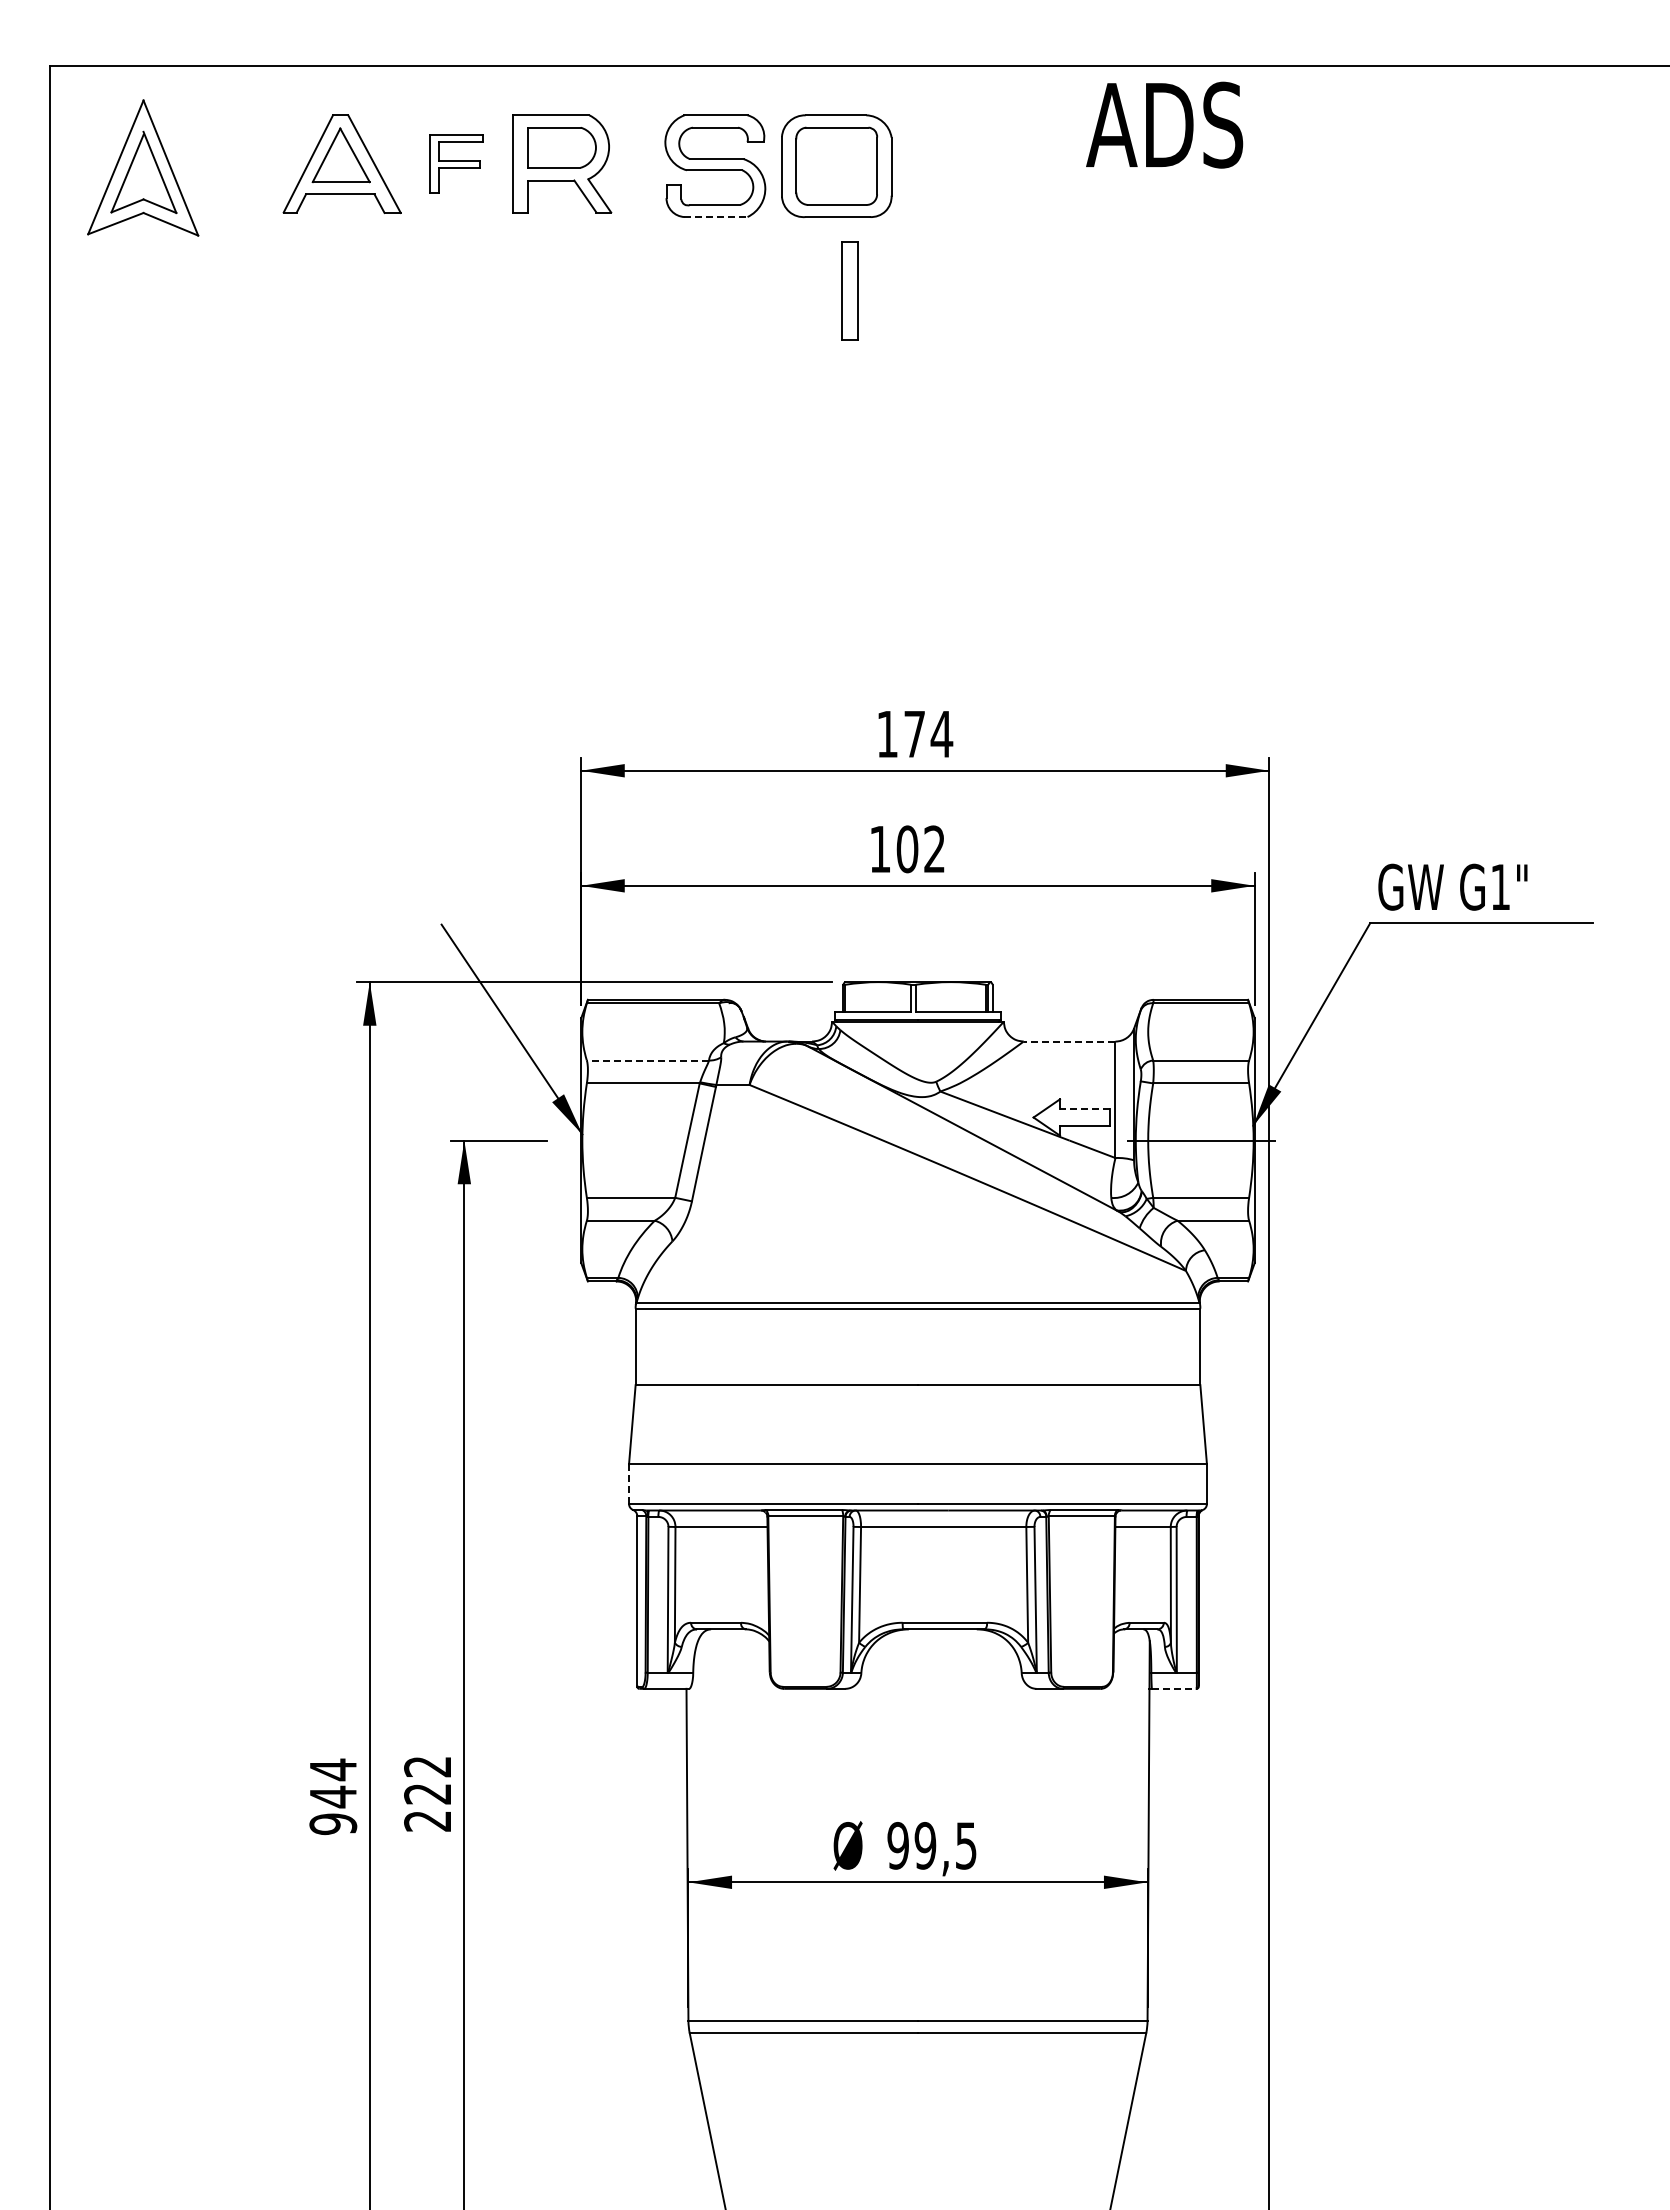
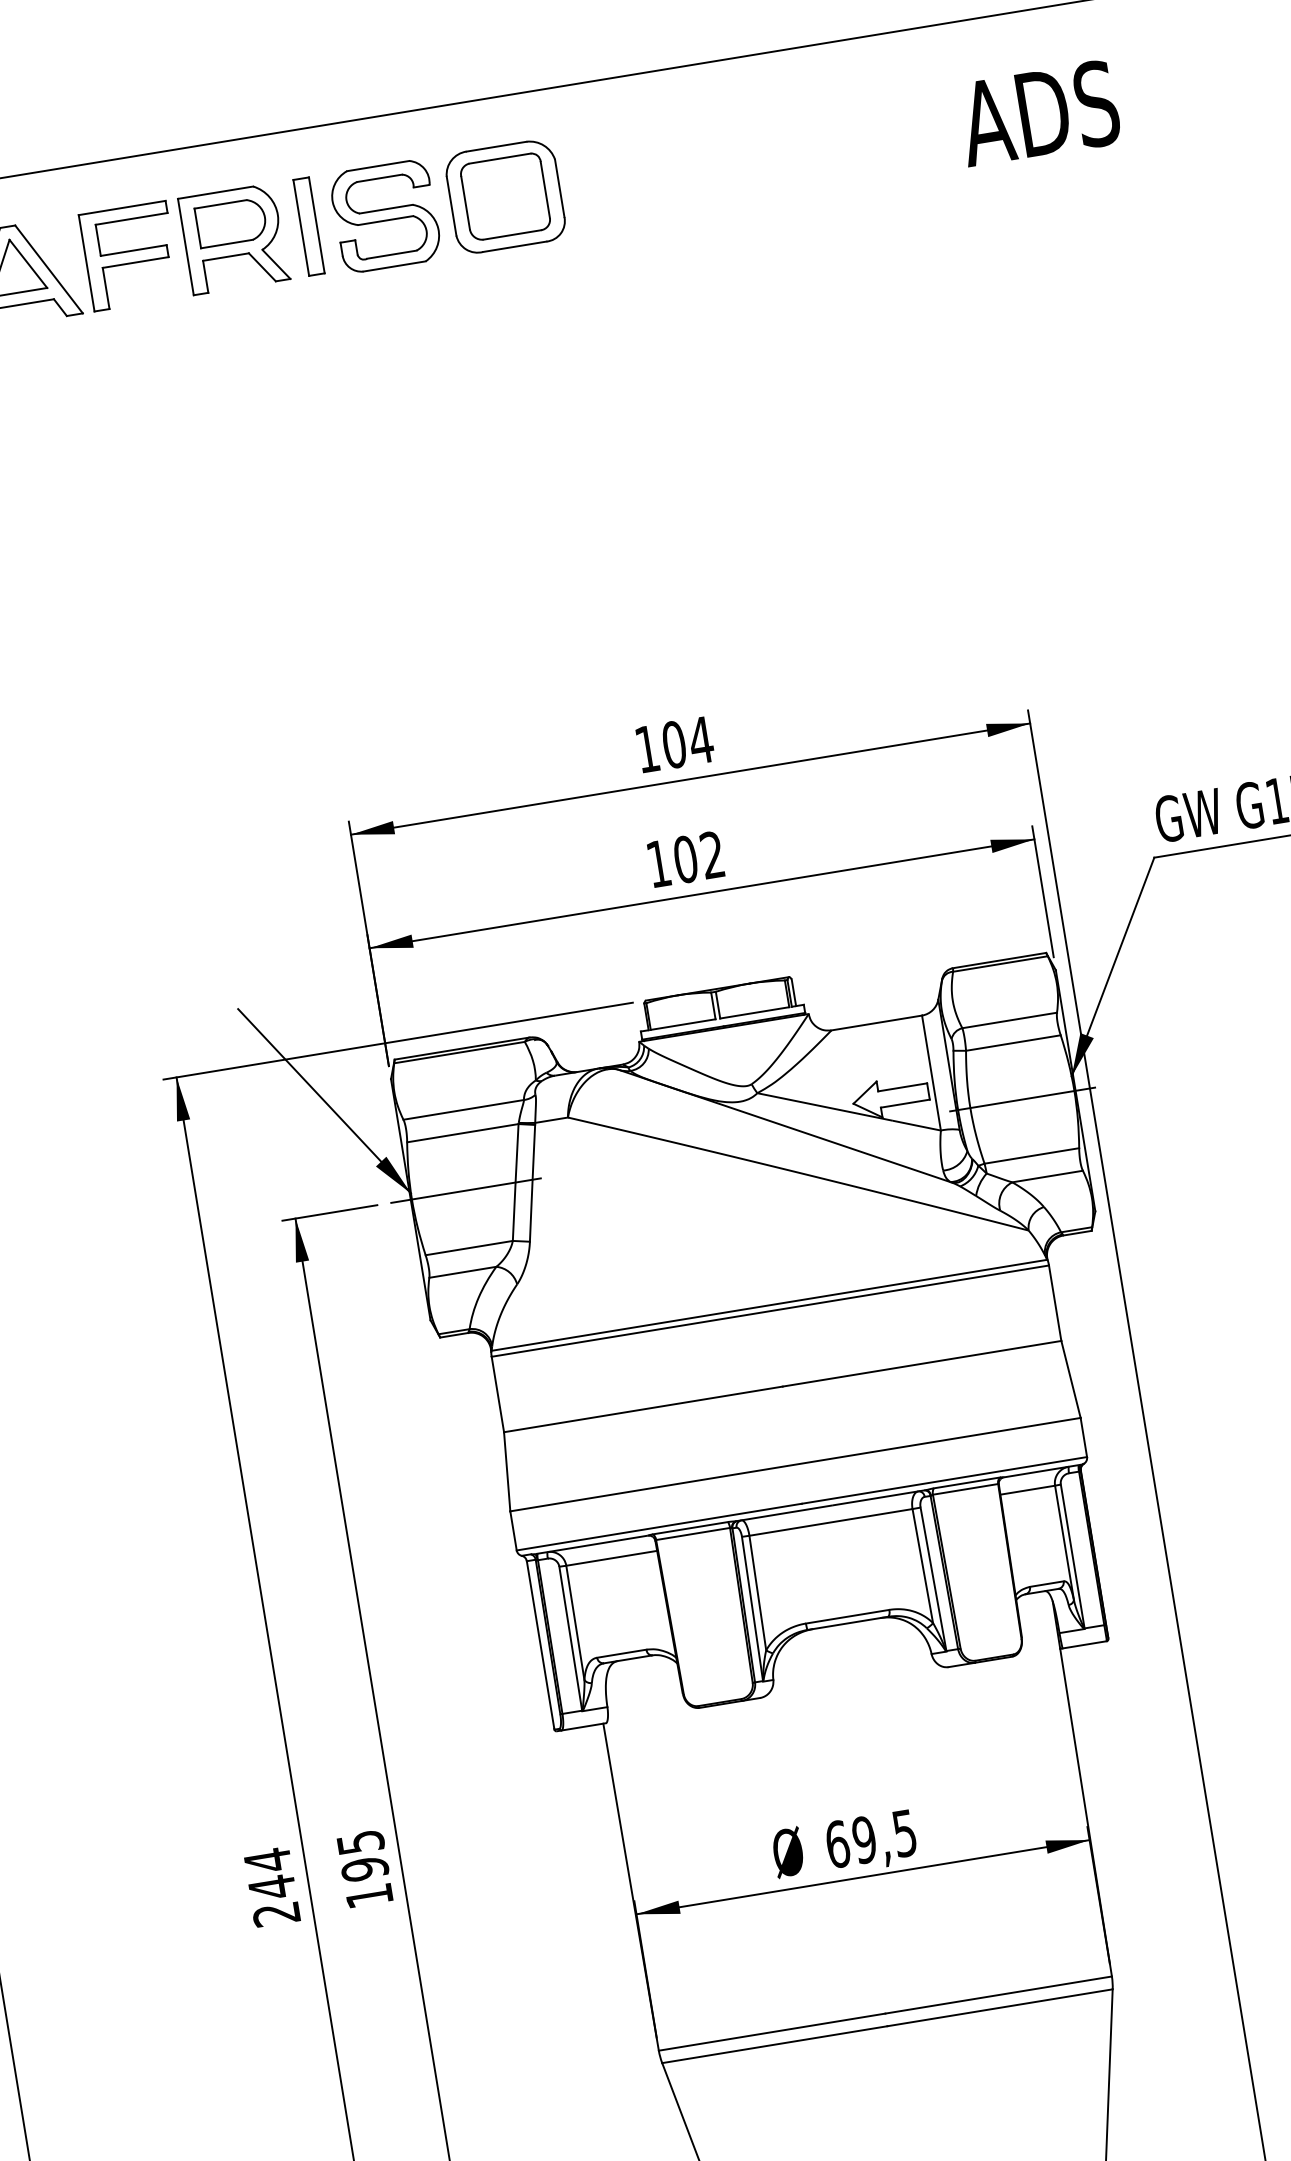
text: (1164, 124) -> (1038, 112), moved
part: (456, 163) -> (129, 255), size x1.67
line: (716, 217) -> (395, 266), dashed -> solid
part: (849, 290) -> (308, 226), moved
text: (914, 734) -> (674, 745), 174 -> 104
line: (1069, 1041) -> (876, 1022), dashed -> solid
line: (647, 1060) -> (463, 1109), dashed -> solid
line: (1084, 1109) -> (902, 1087), dashed -> solid
line: (636, 1140) -> (465, 1190), added
line: (629, 1484) -> (514, 1531), dashed -> solid
line: (1174, 1688) -> (1084, 1644), dashed -> solid
text: (427, 1794) -> (364, 1869), 222 -> 195
text: (333, 1824) -> (276, 1914), 944 -> 244
text: (898, 1845) -> (837, 1844), 99,5 -> 69,5

